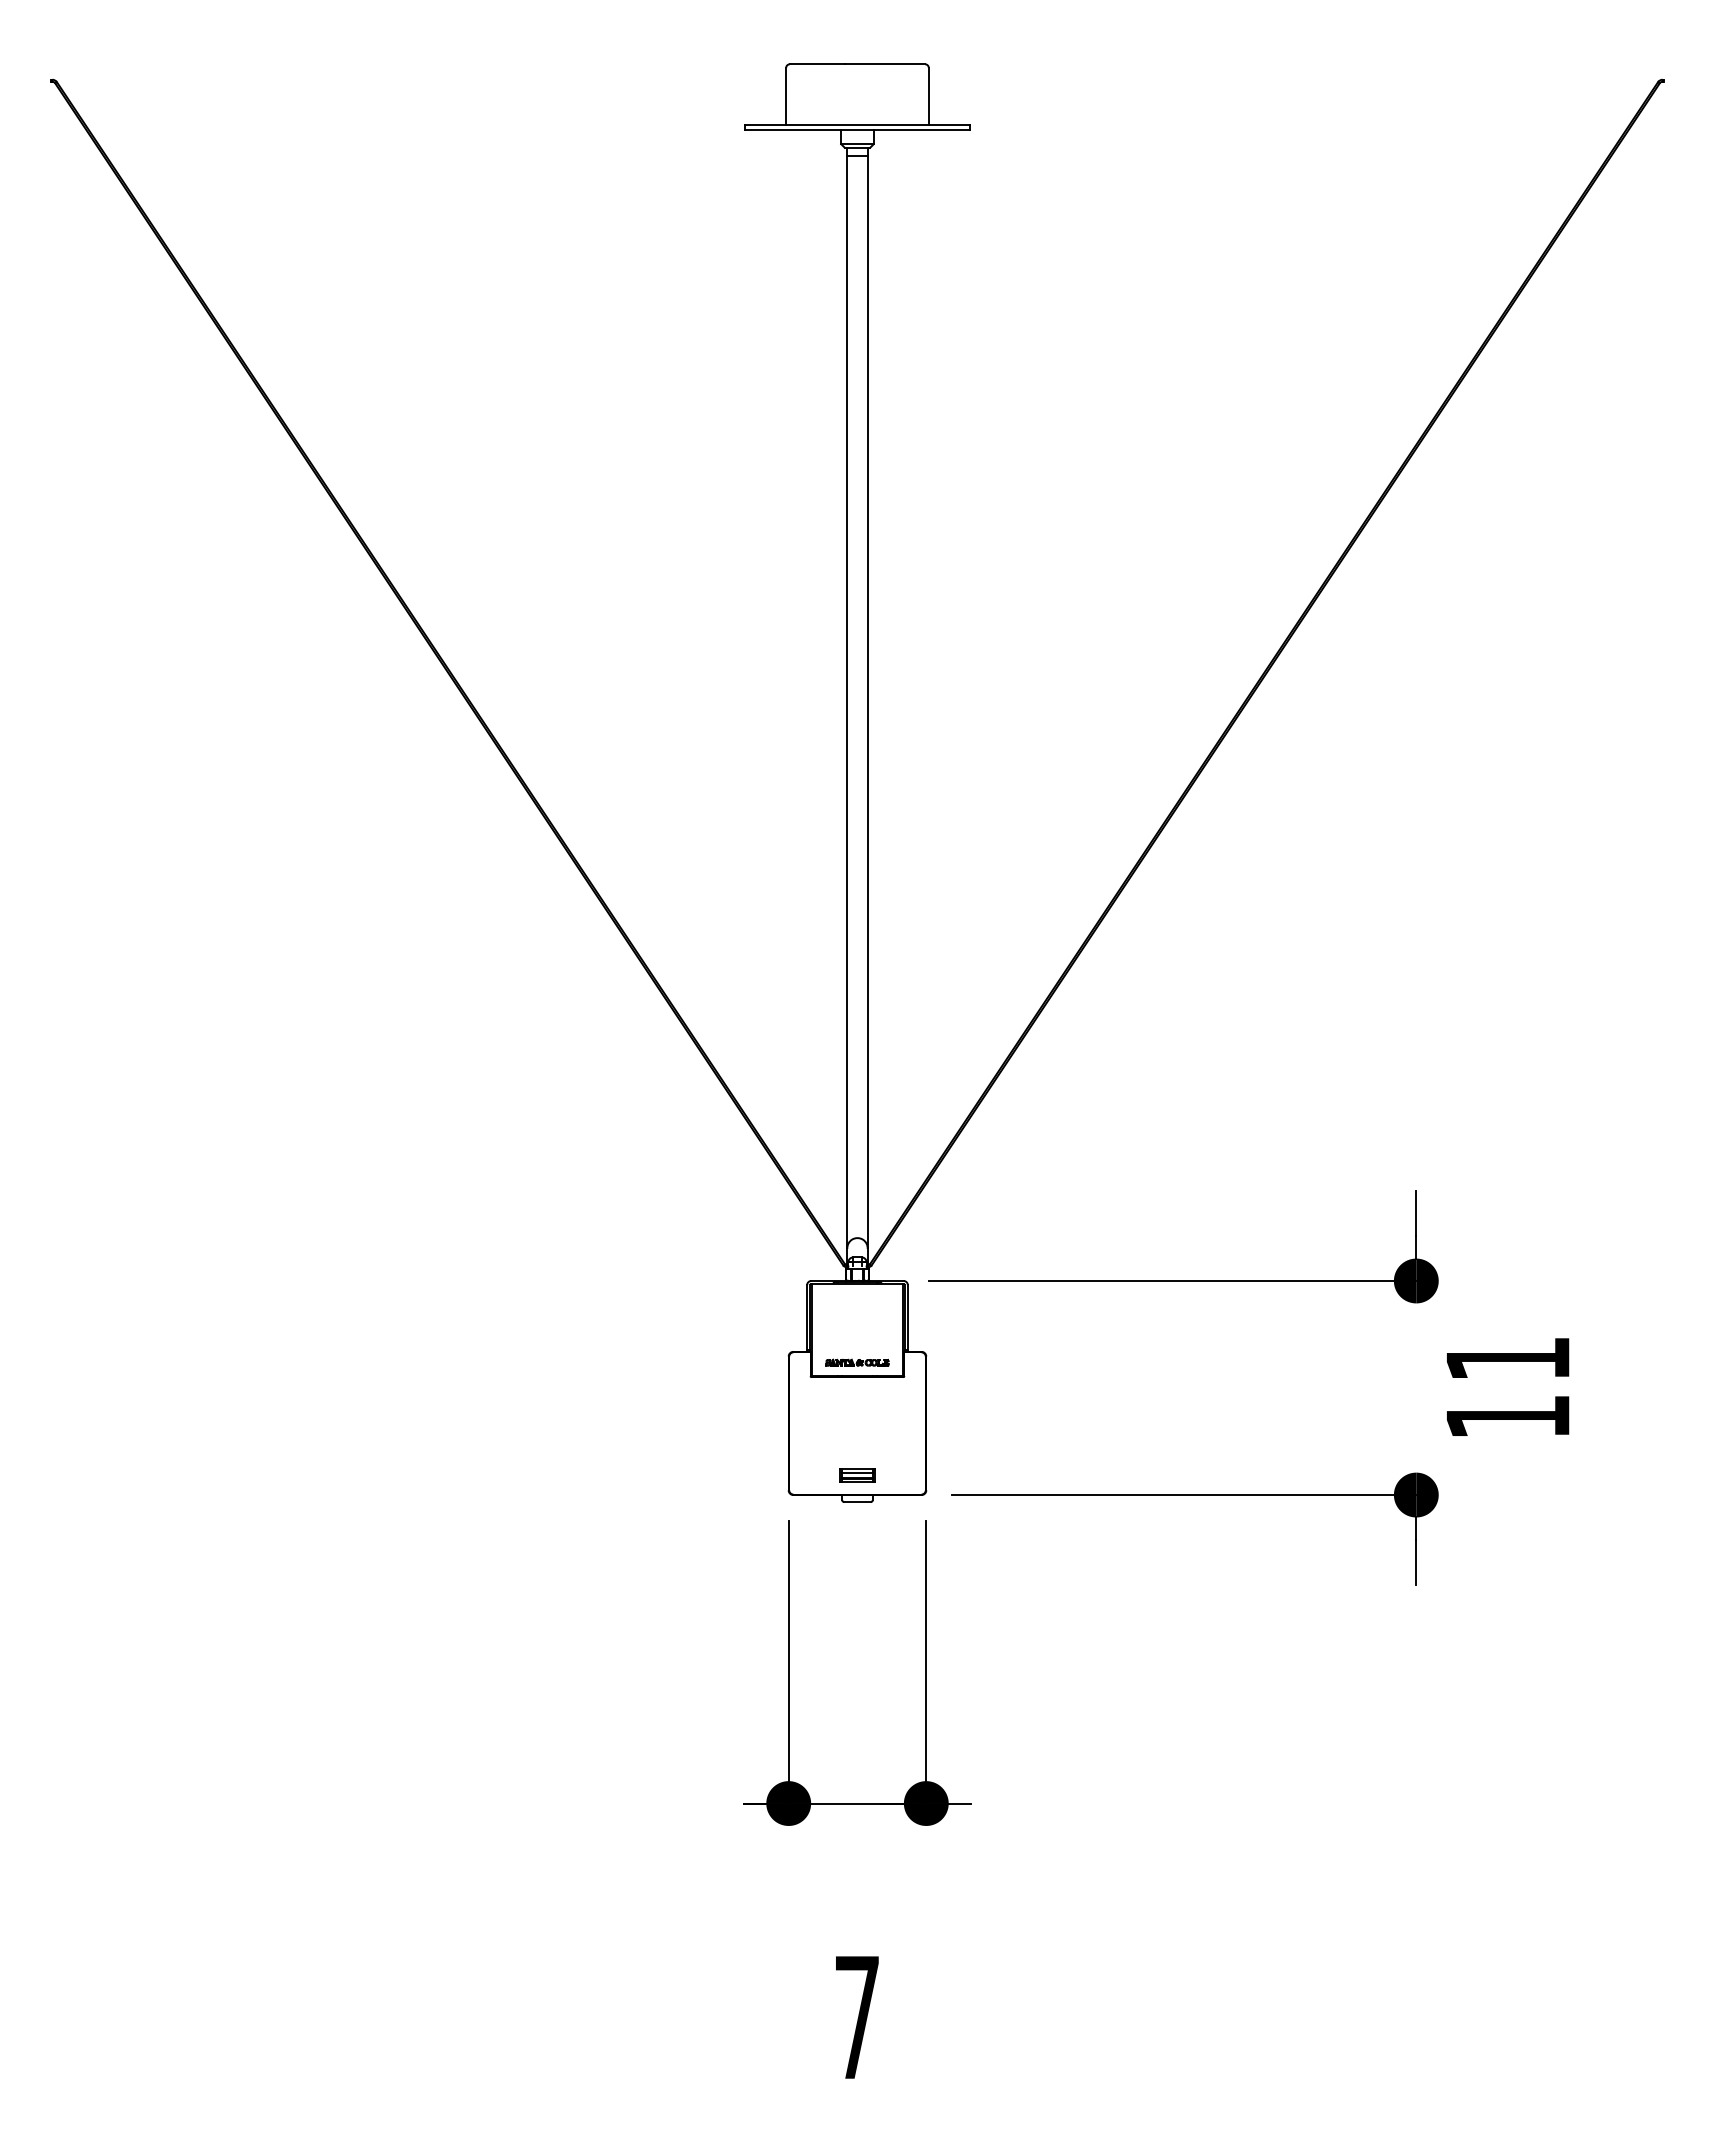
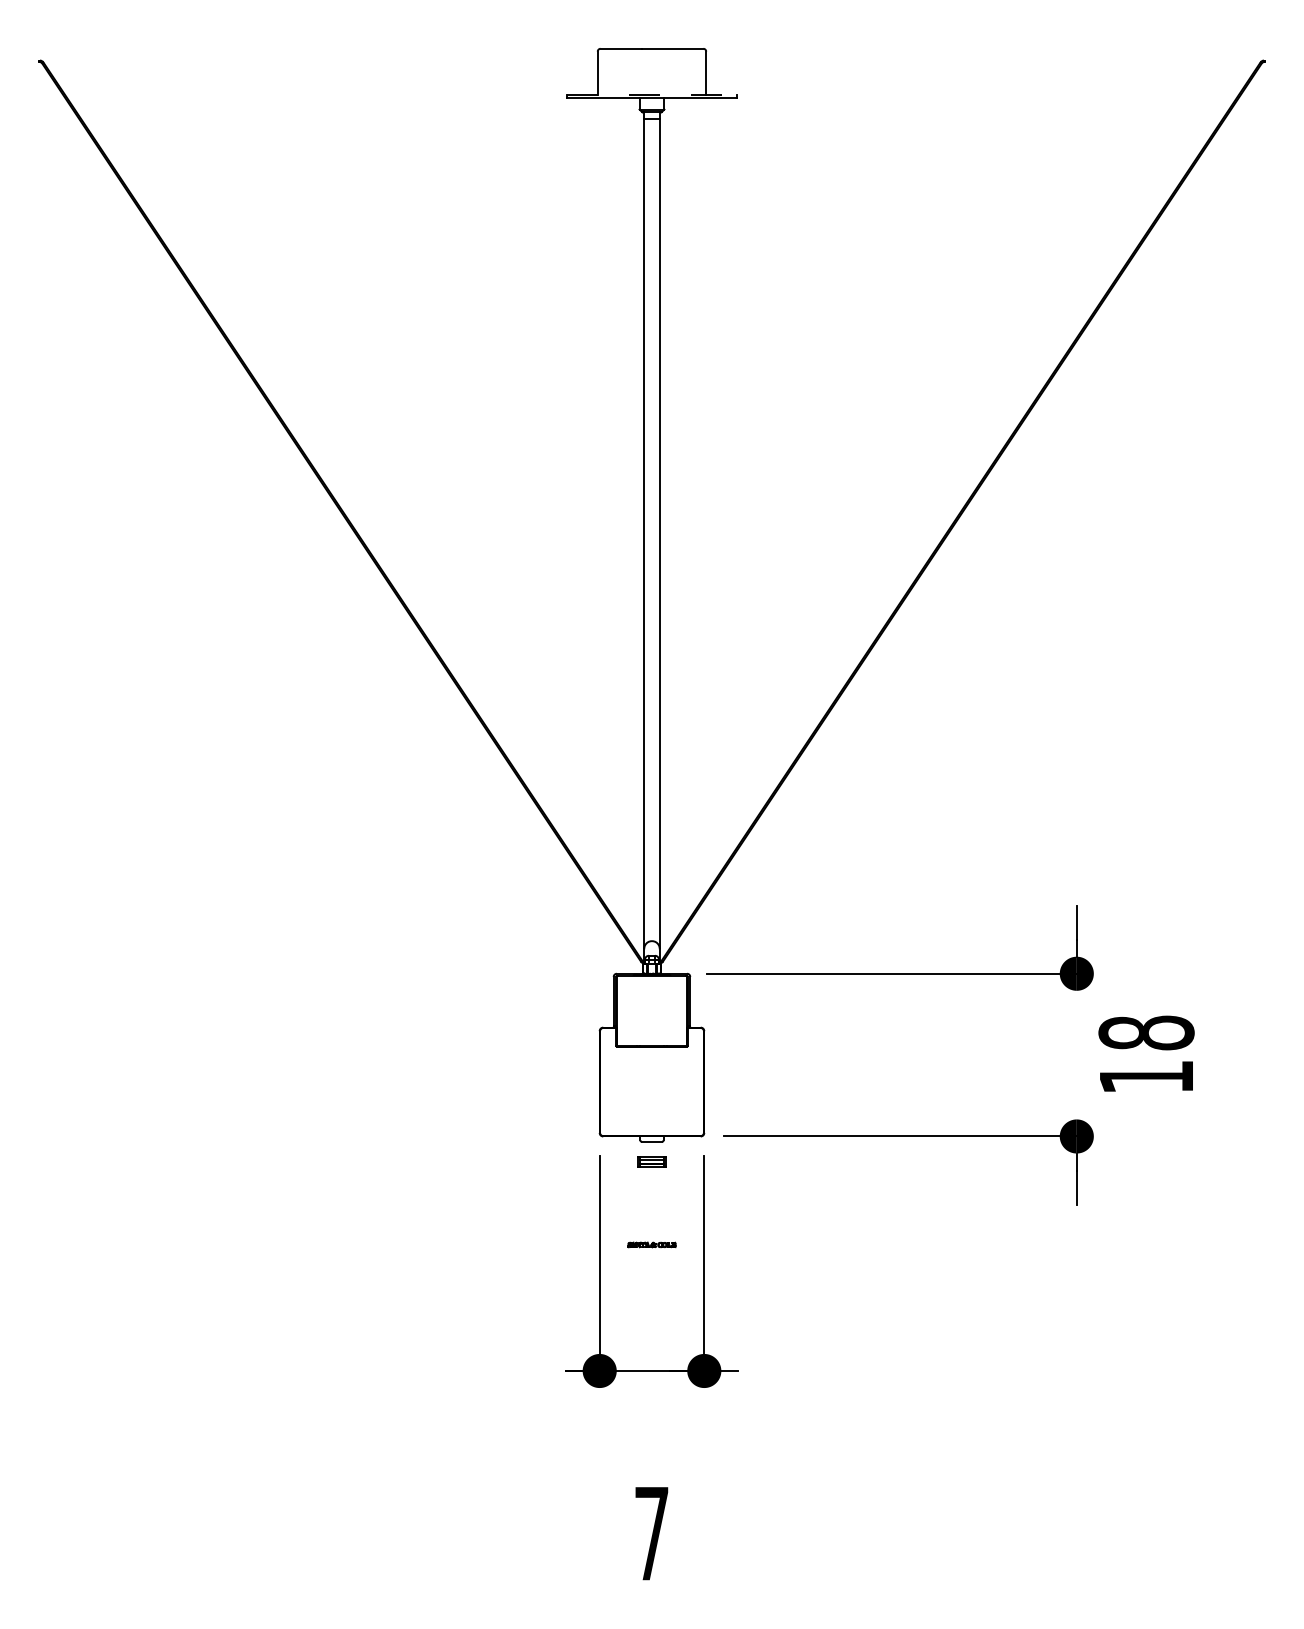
line: (857, 125) -> (652, 95), solid -> dashed
text: (1507, 1358) -> (1146, 1032), 11 -> 18
part: (857, 1362) -> (652, 1244), moved
part: (857, 1475) -> (652, 1161), moved

